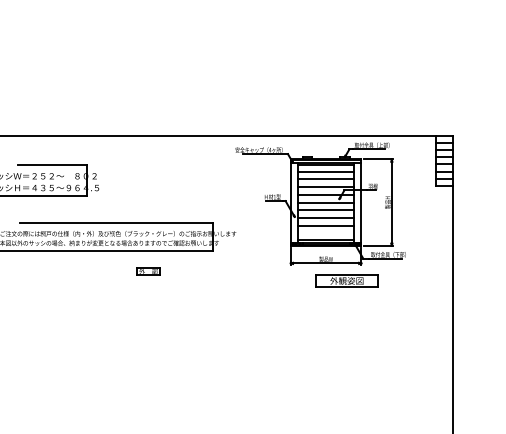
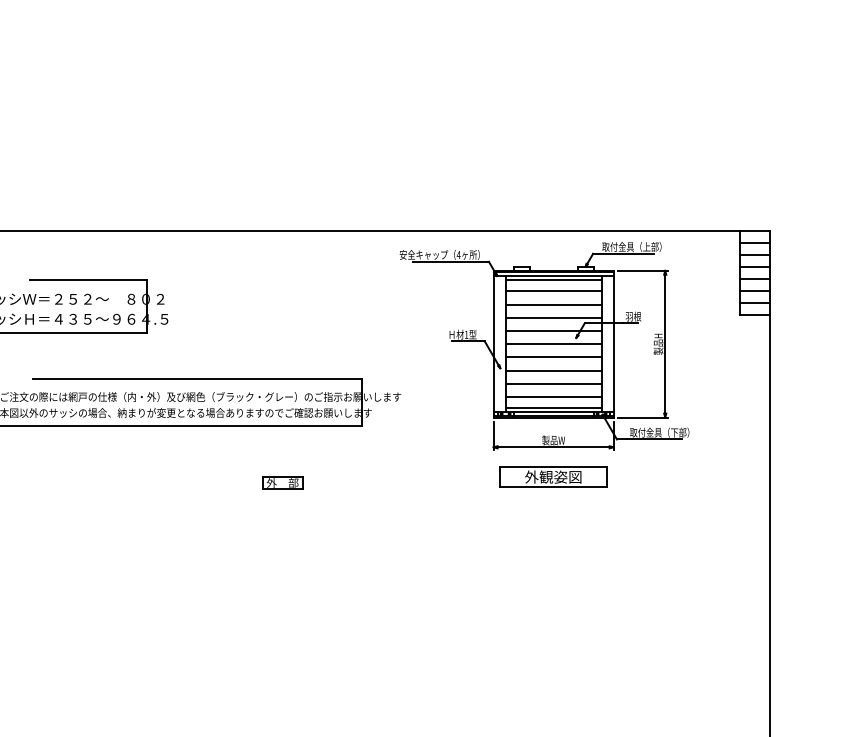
line: (325, 233) -> (552, 396), added
part: (148, 271) -> (282, 483), moved
part: (346, 280) -> (552, 476), moved

